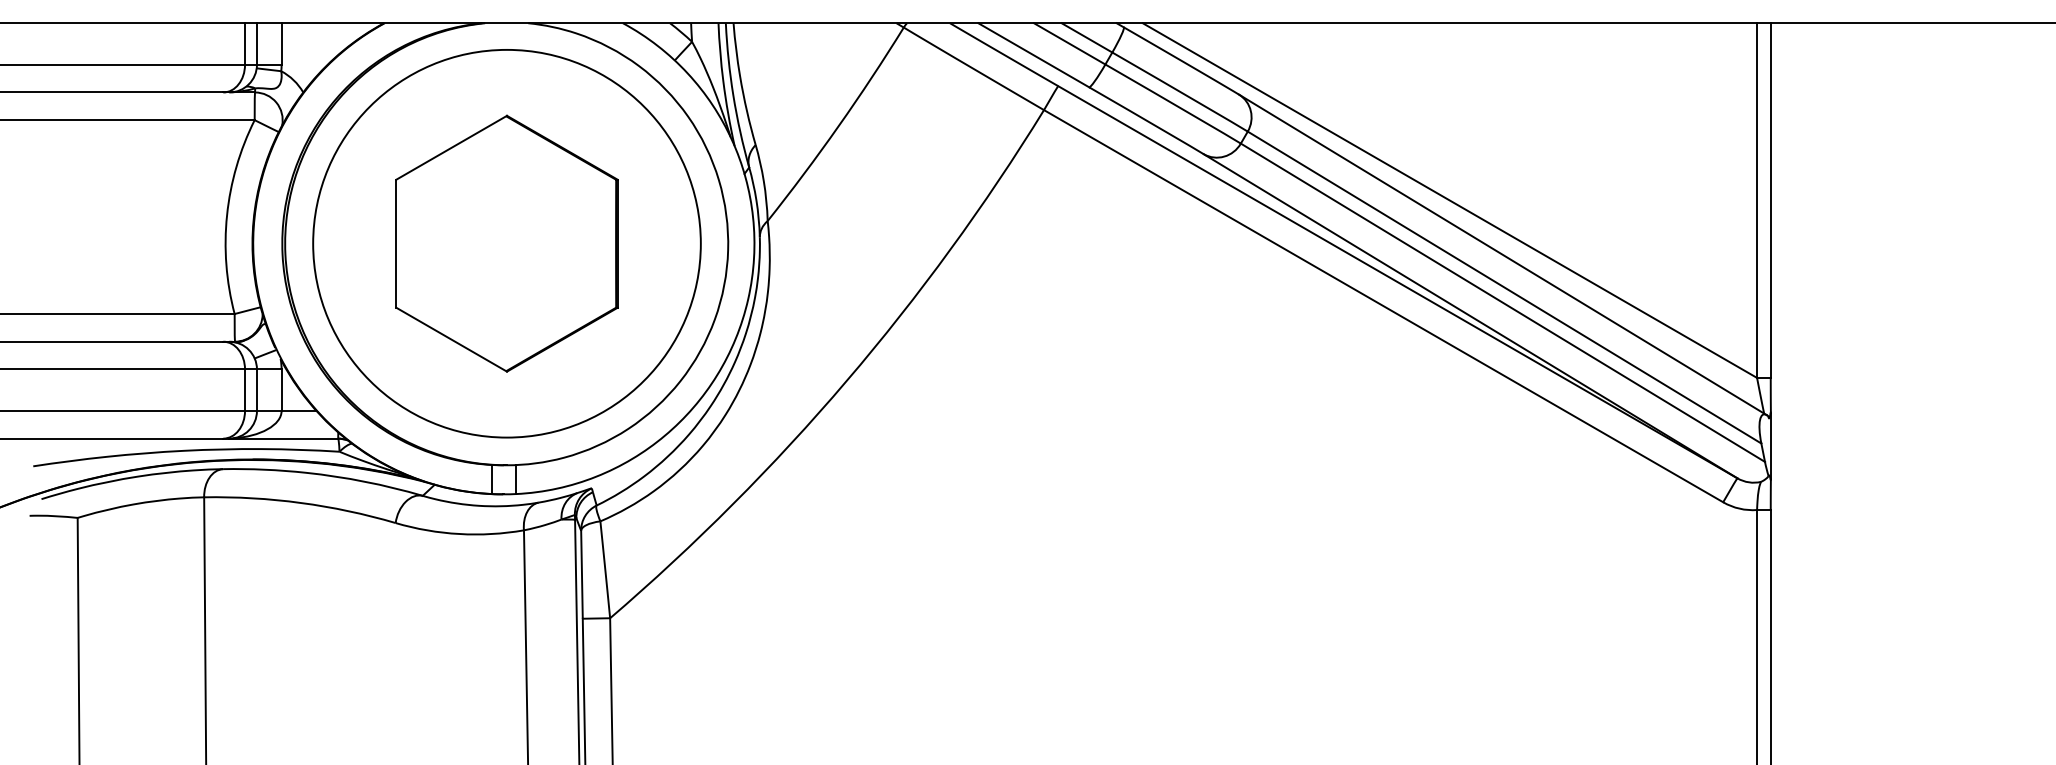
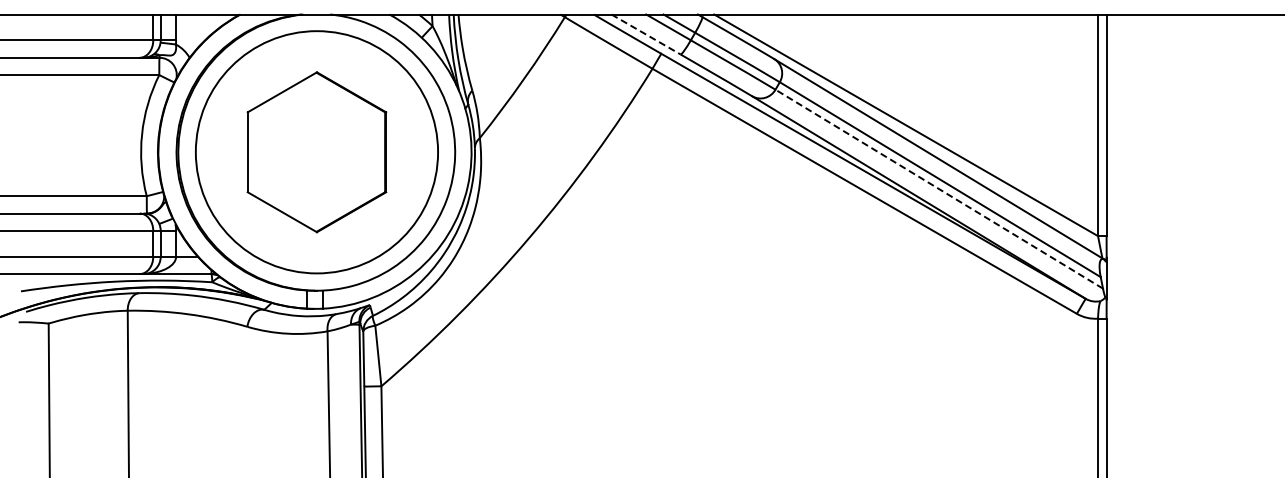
line: (1034, 55) -> (646, 34), solid -> dashed
line: (1503, 303) -> (939, 189), solid -> dashed

